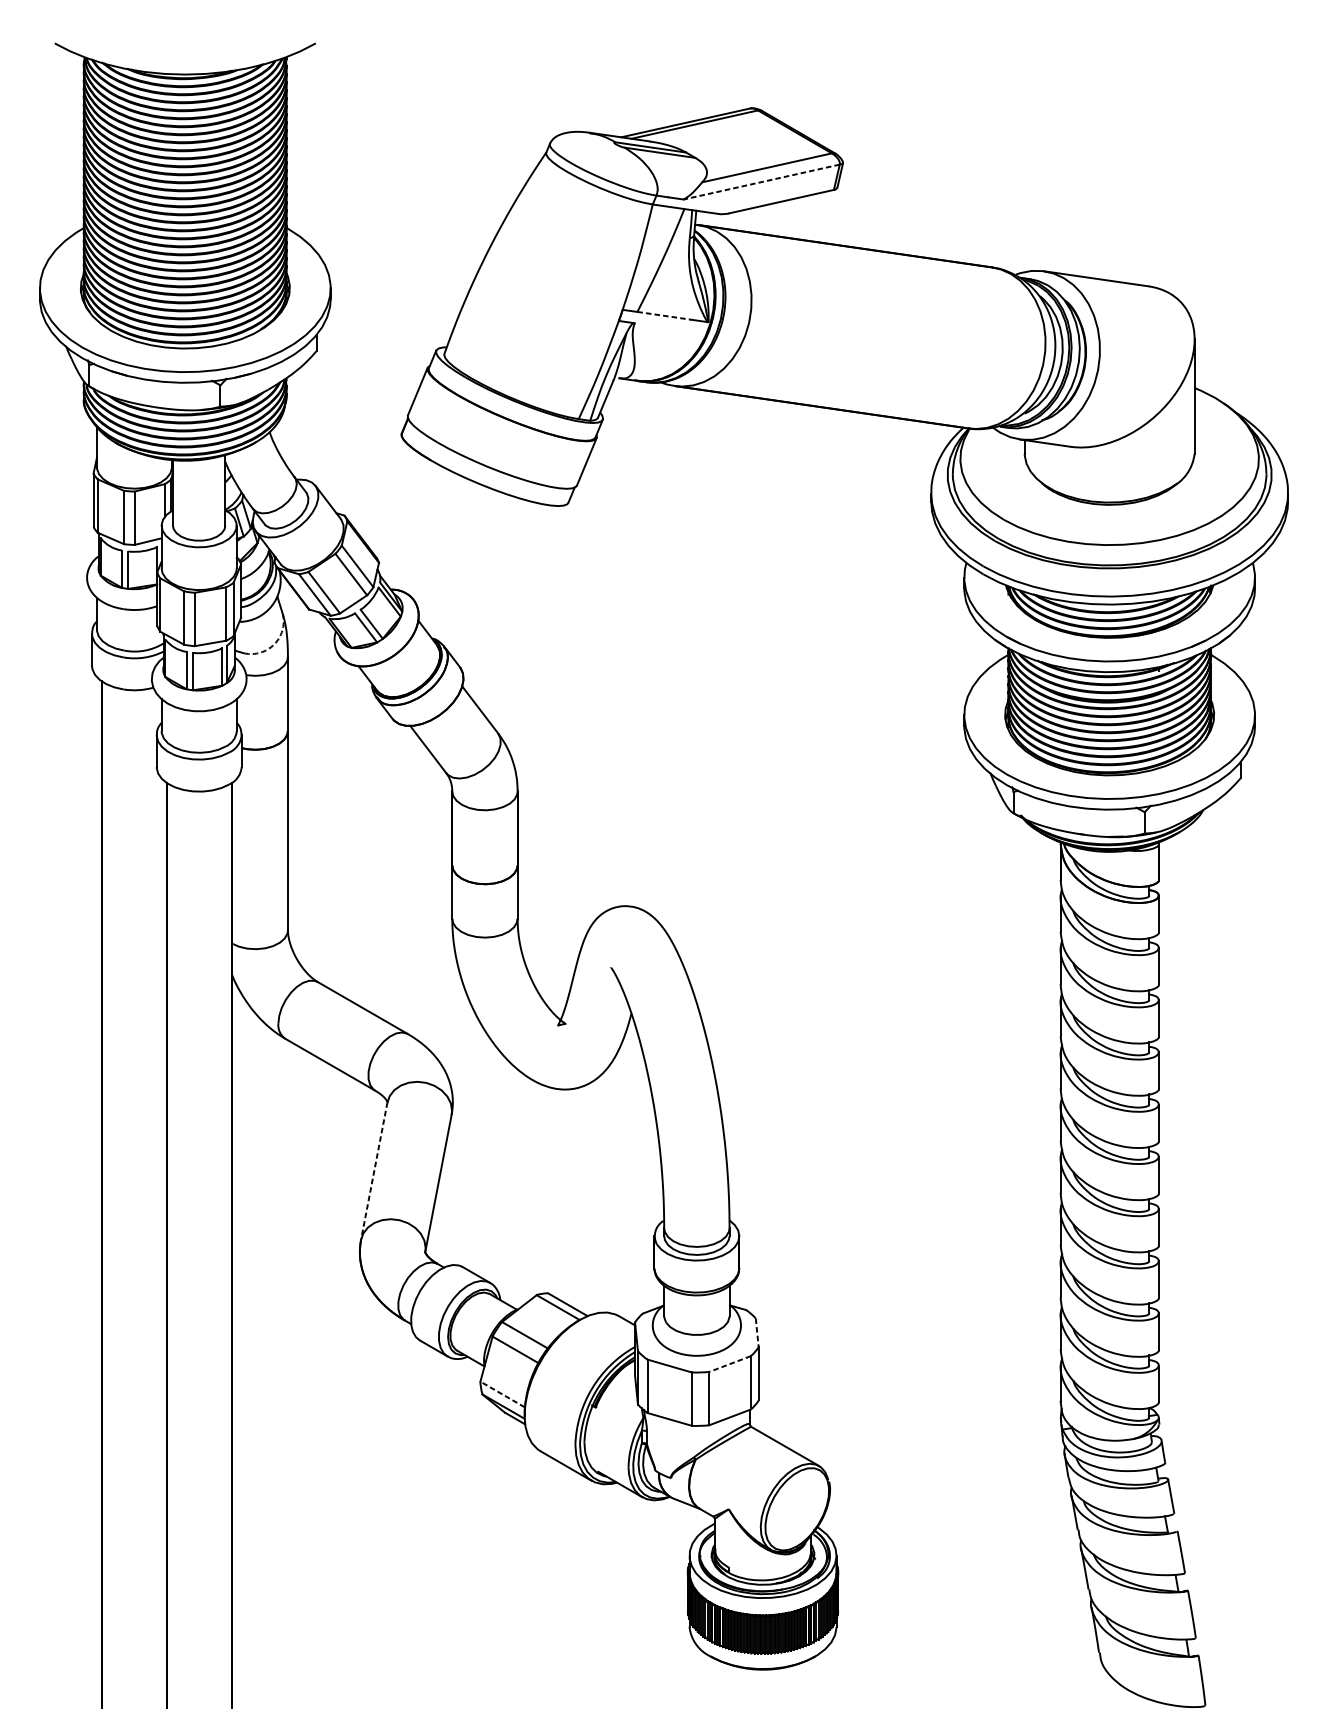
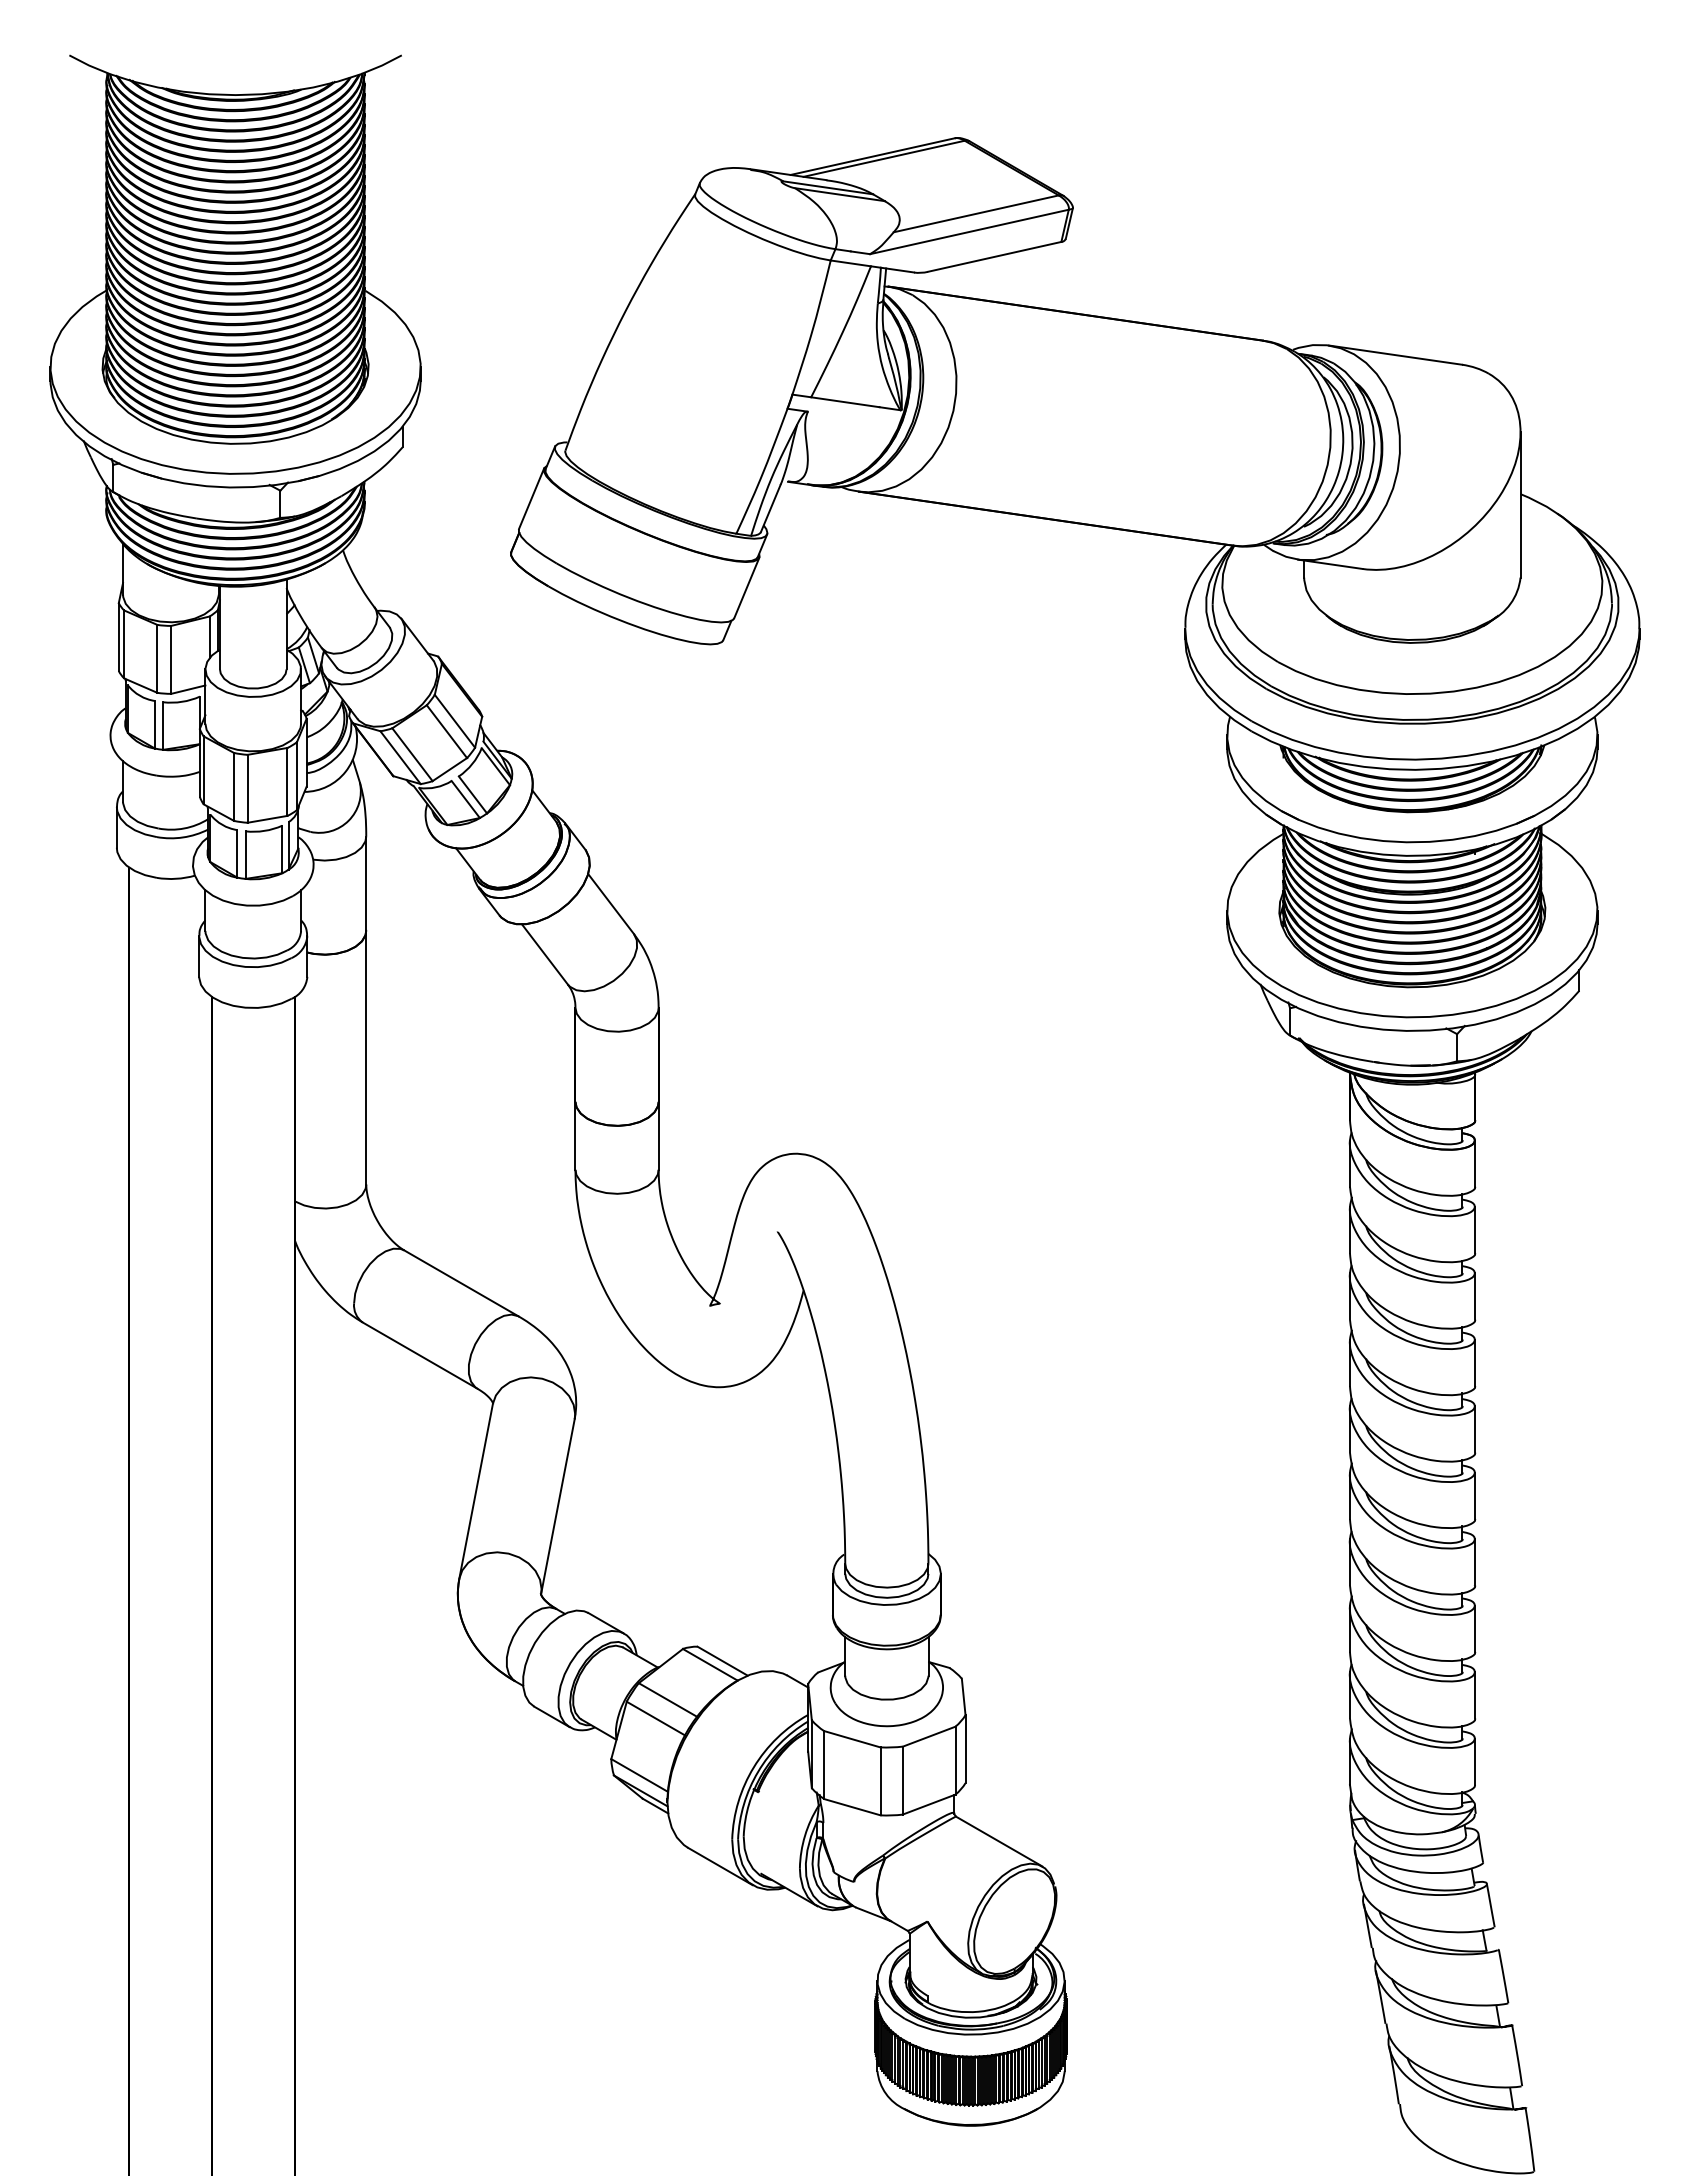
line: (761, 181) -> (969, 231), dashed -> solid
line: (664, 316) -> (845, 402), dashed -> solid
arc: (273, 644) -> (348, 820), dashed -> solid
line: (374, 1171) -> (476, 1491), dashed -> solid
line: (757, 1333) -> (963, 1697), dashed -> solid
line: (729, 1363) -> (928, 1736), dashed -> solid
line: (502, 1394) -> (639, 1775), dashed -> solid

